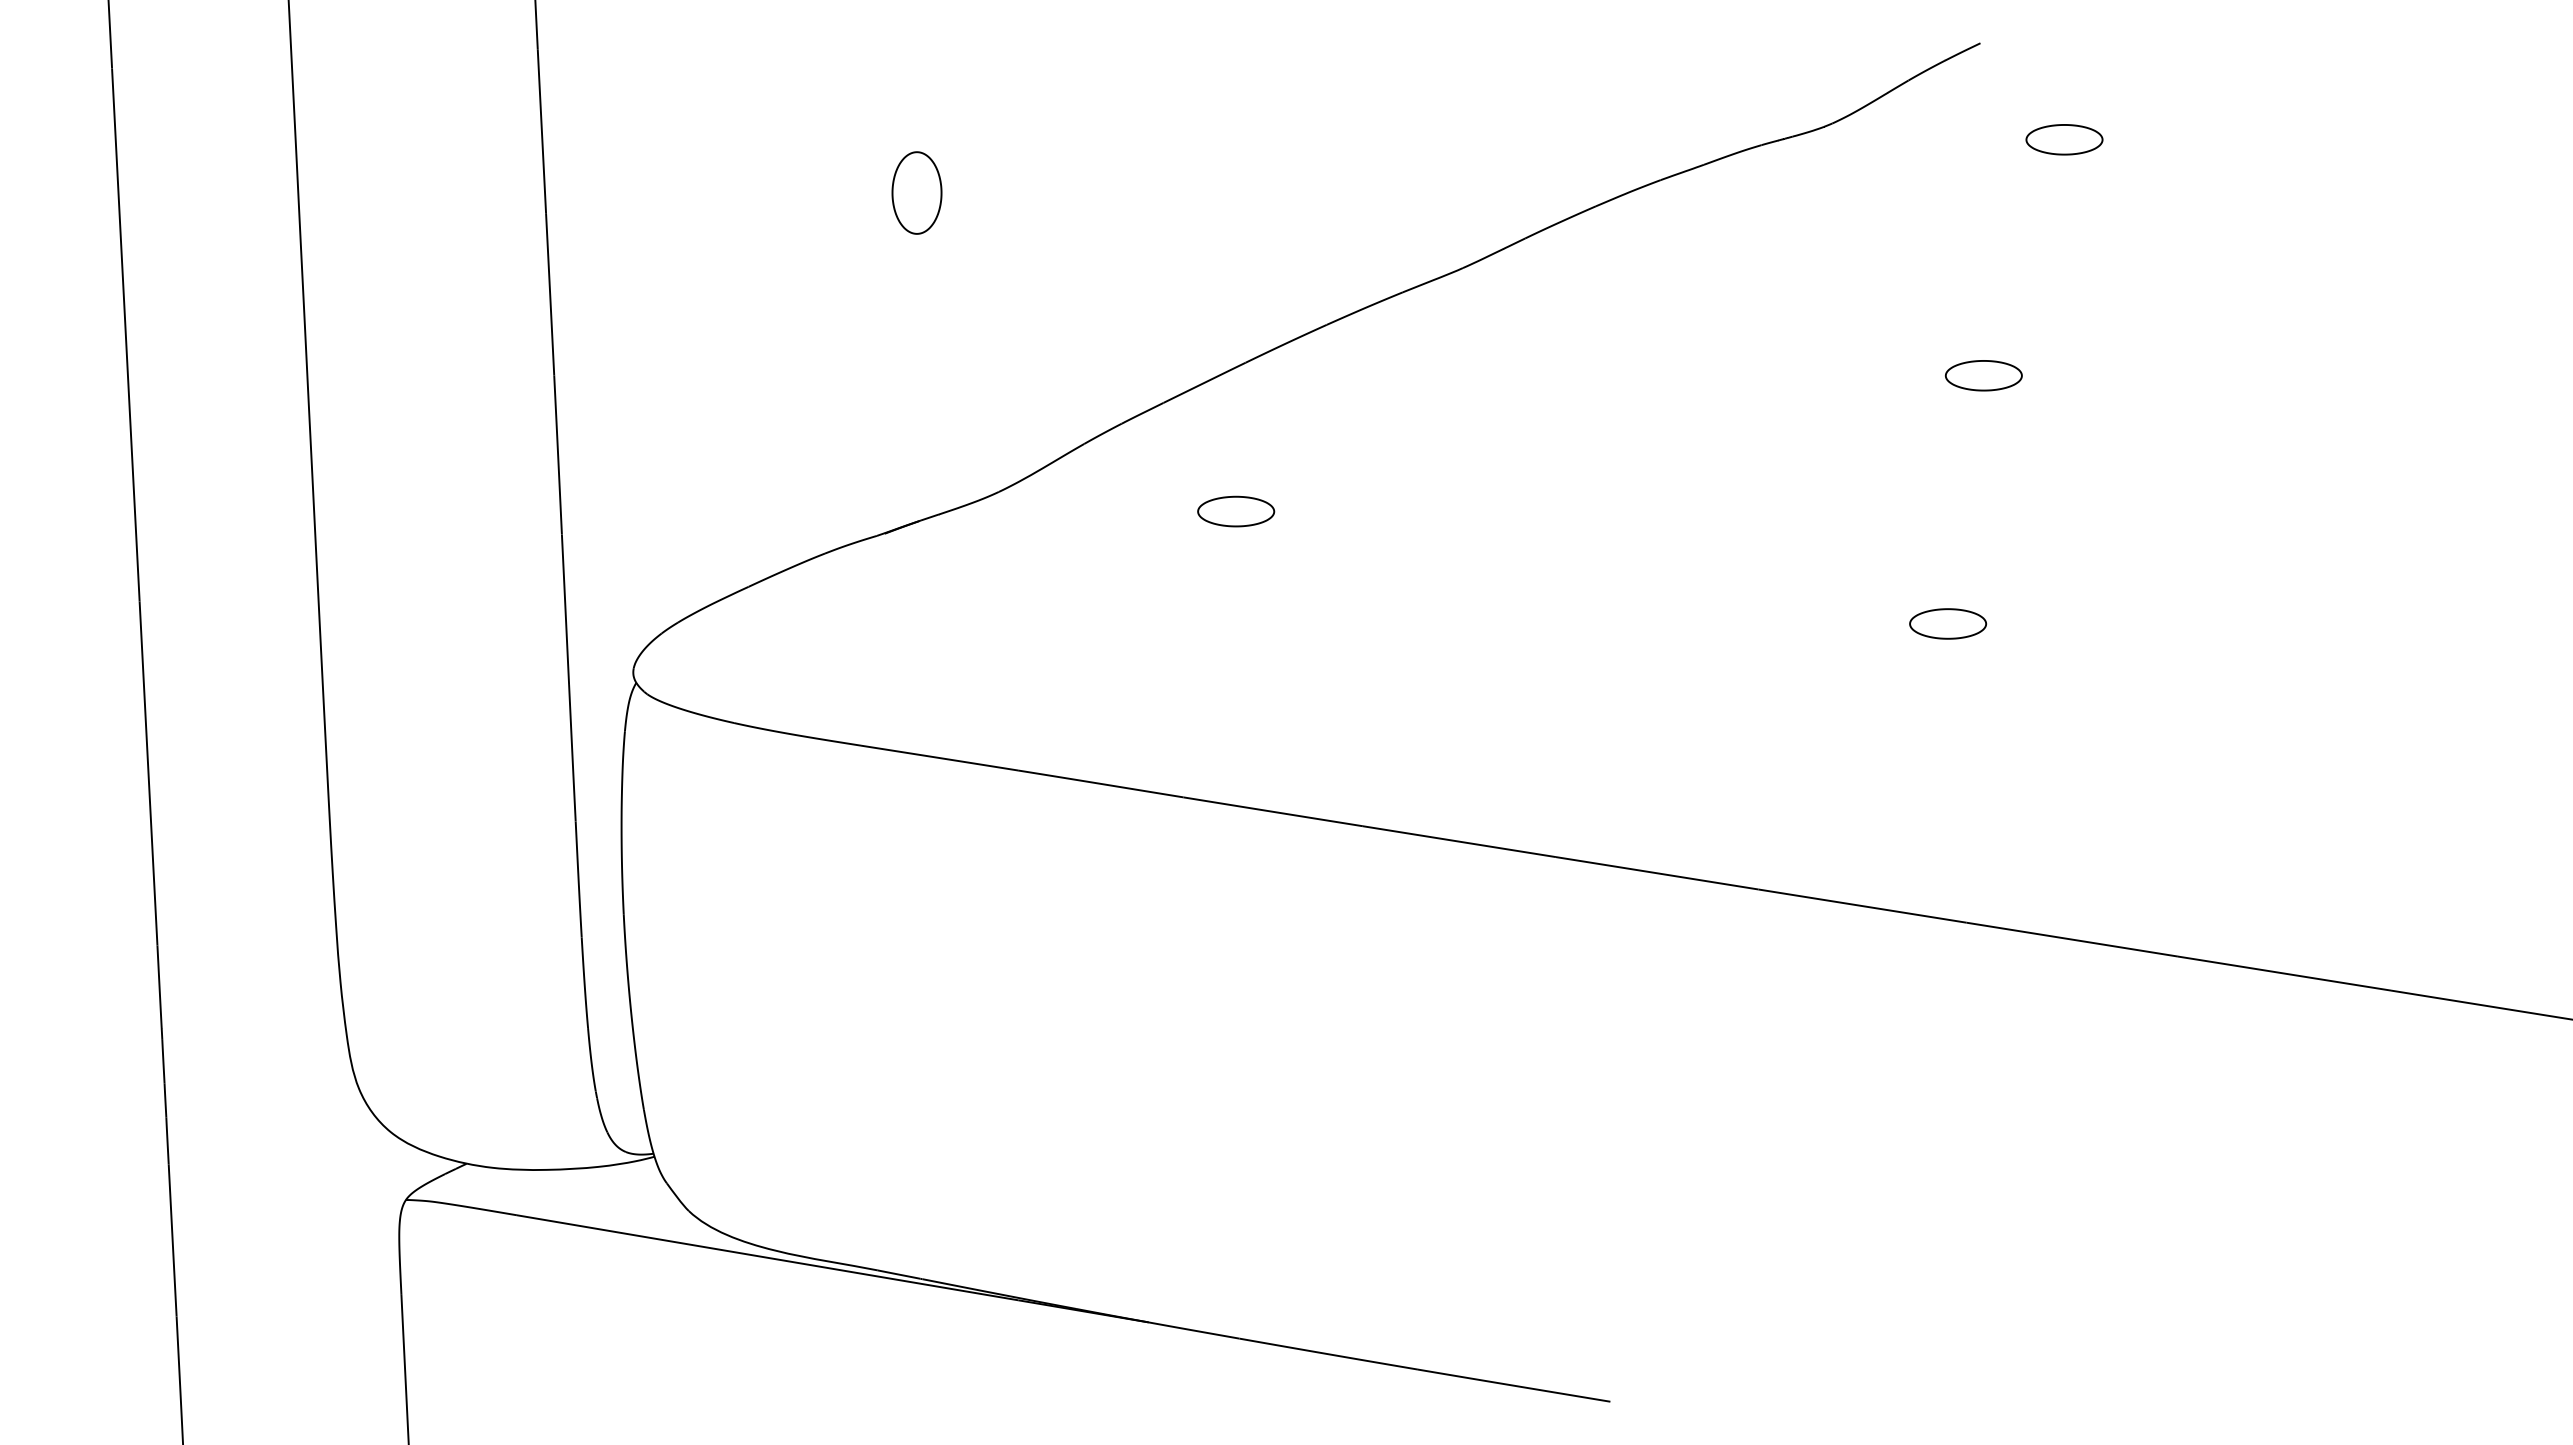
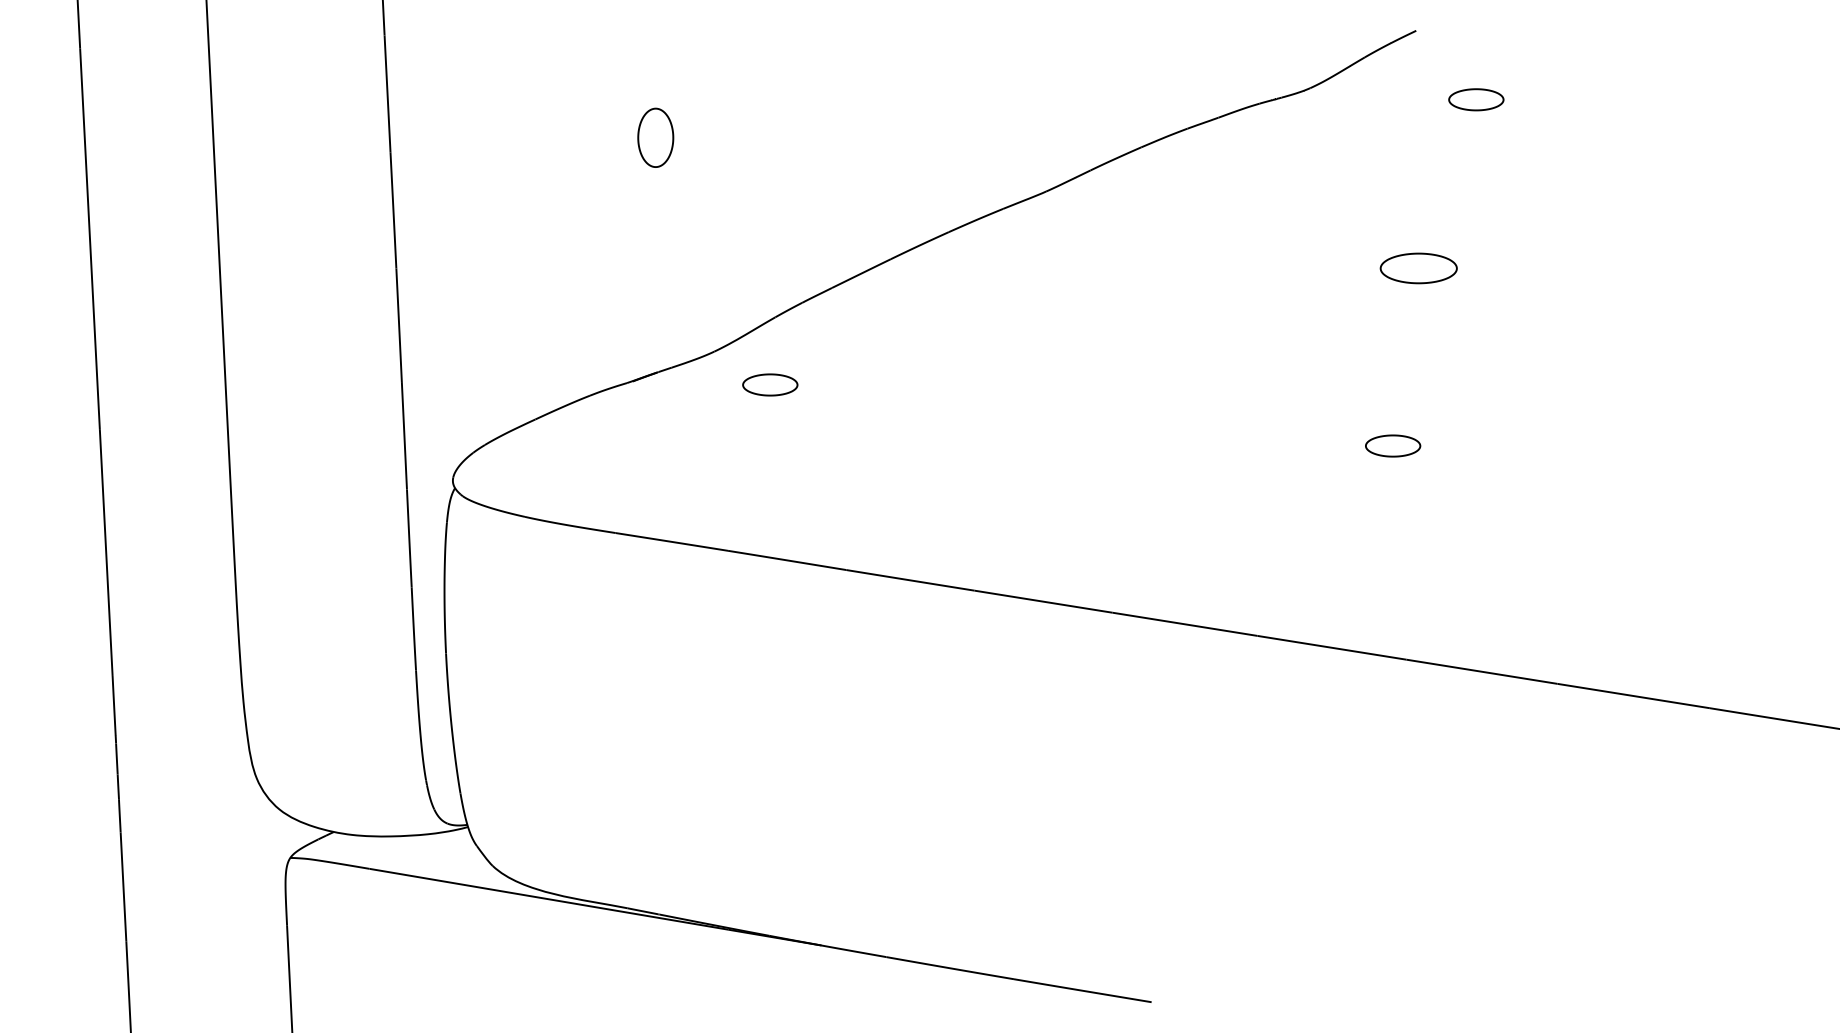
part: (1983, 375) -> (1418, 268), size x1.4
part: (1236, 511) -> (770, 384), moved

